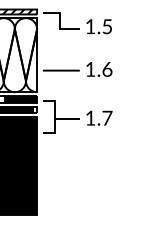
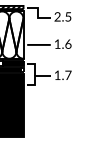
text: (90, 26) -> (57, 16), 1.5 -> 2.5

